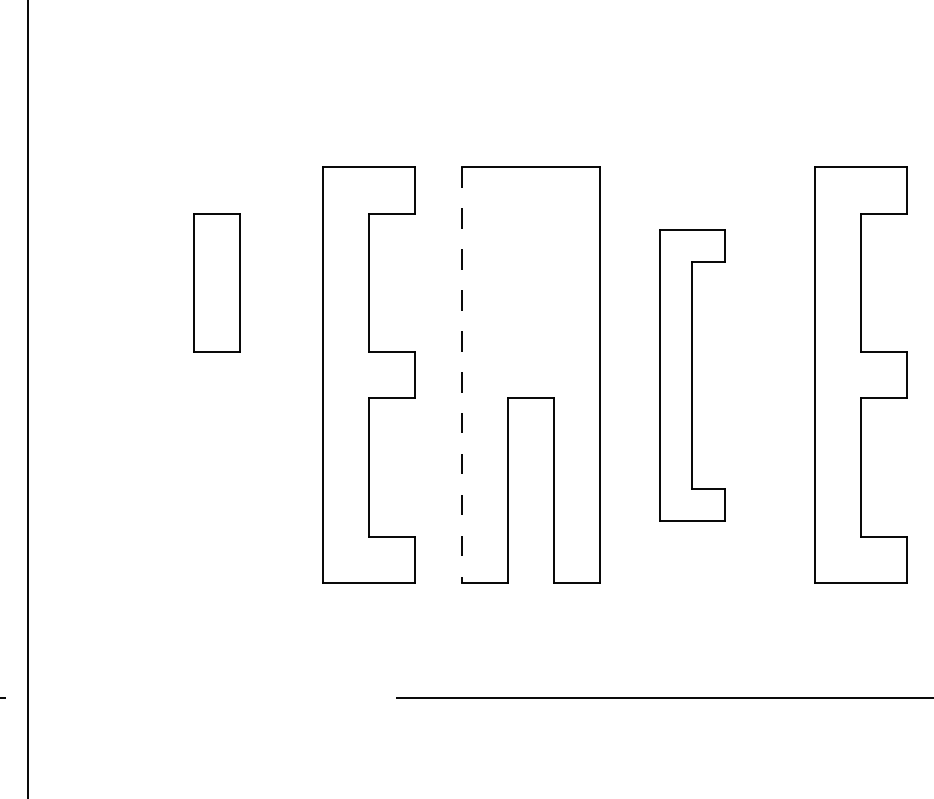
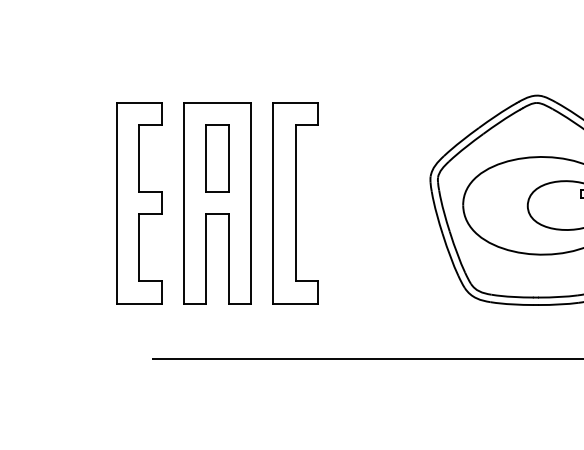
part: (217, 283) -> (217, 158), moved
line: (460, 376) -> (183, 203), dashed -> solid
part: (692, 376) -> (295, 203), size x1.43
part: (861, 376) -> (377, 203), removed

